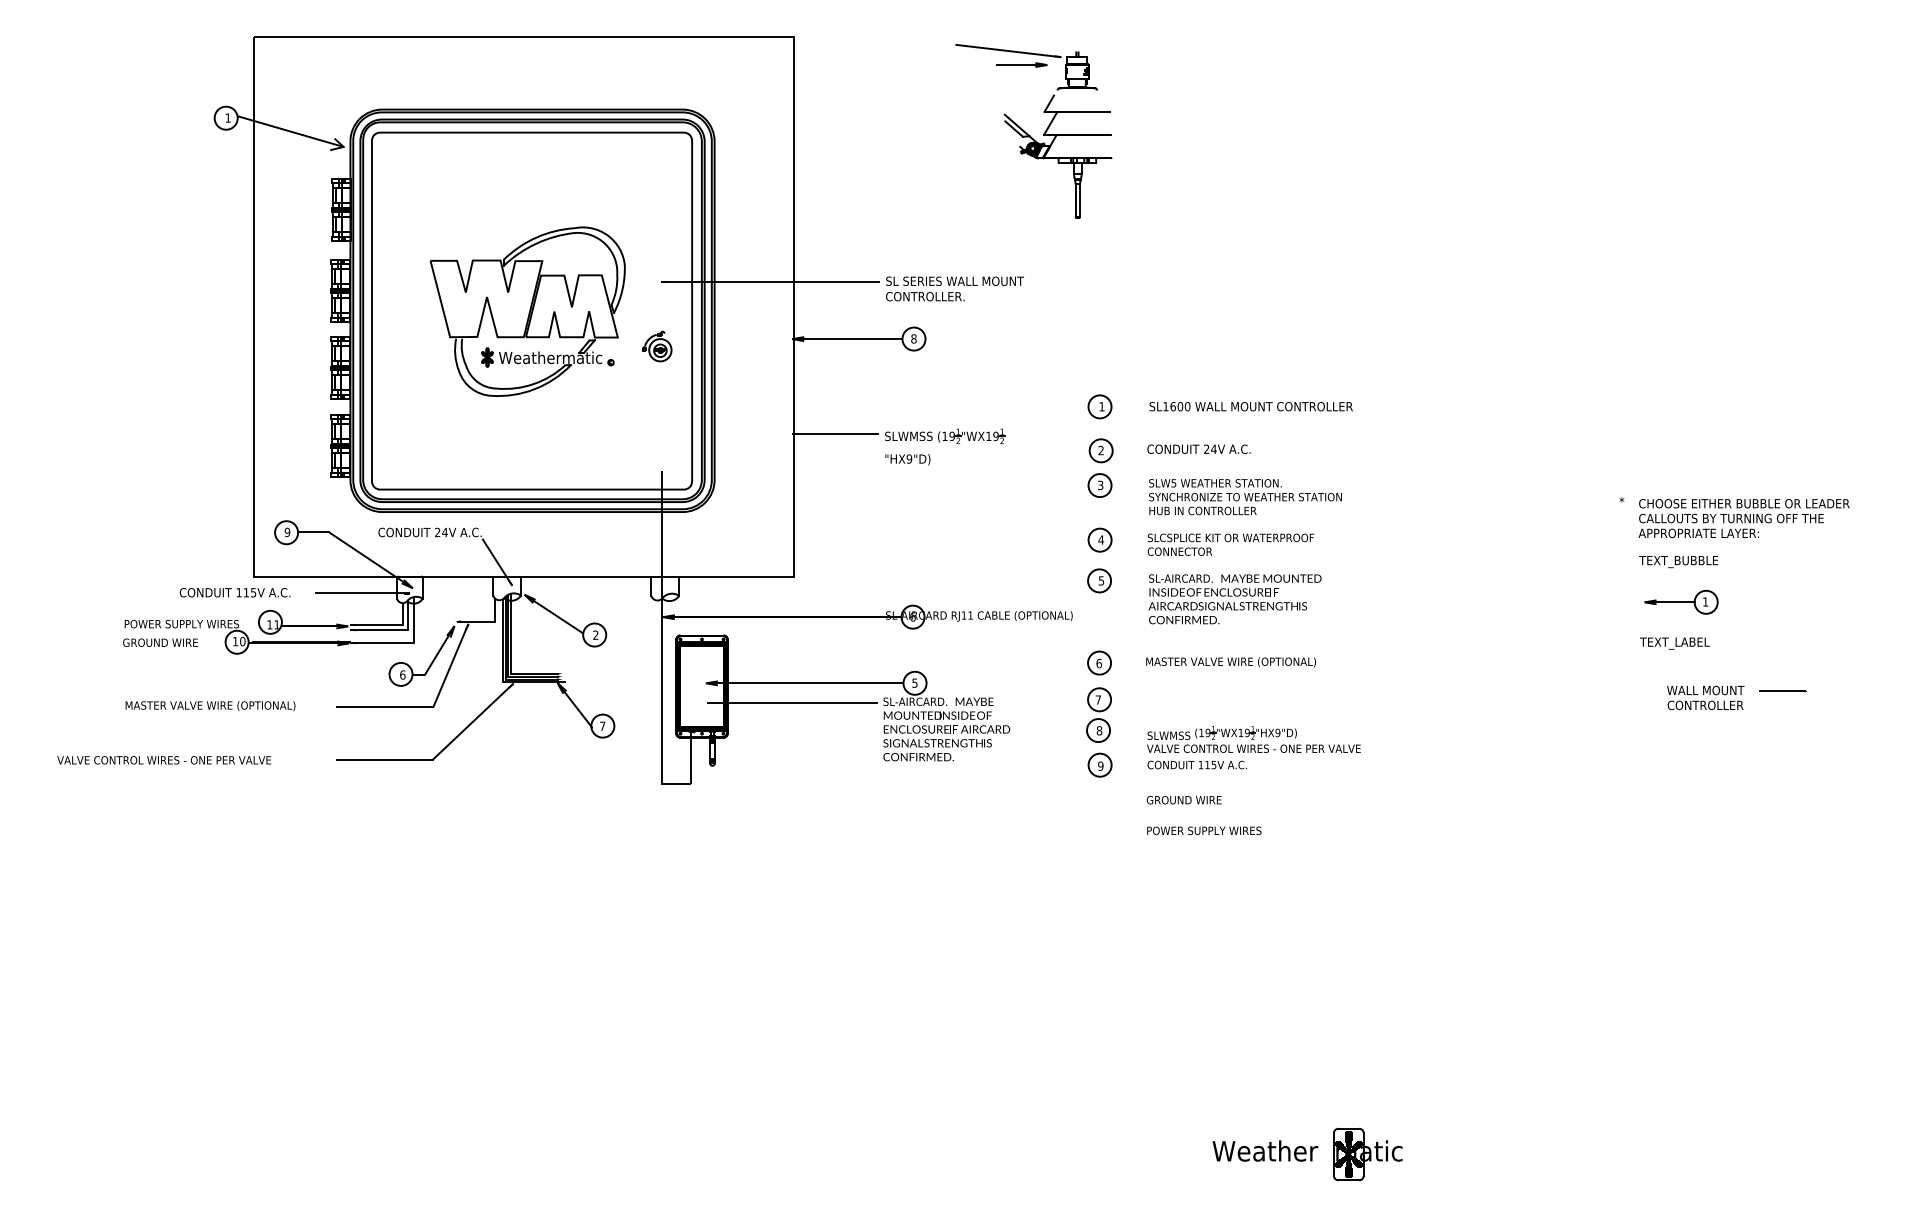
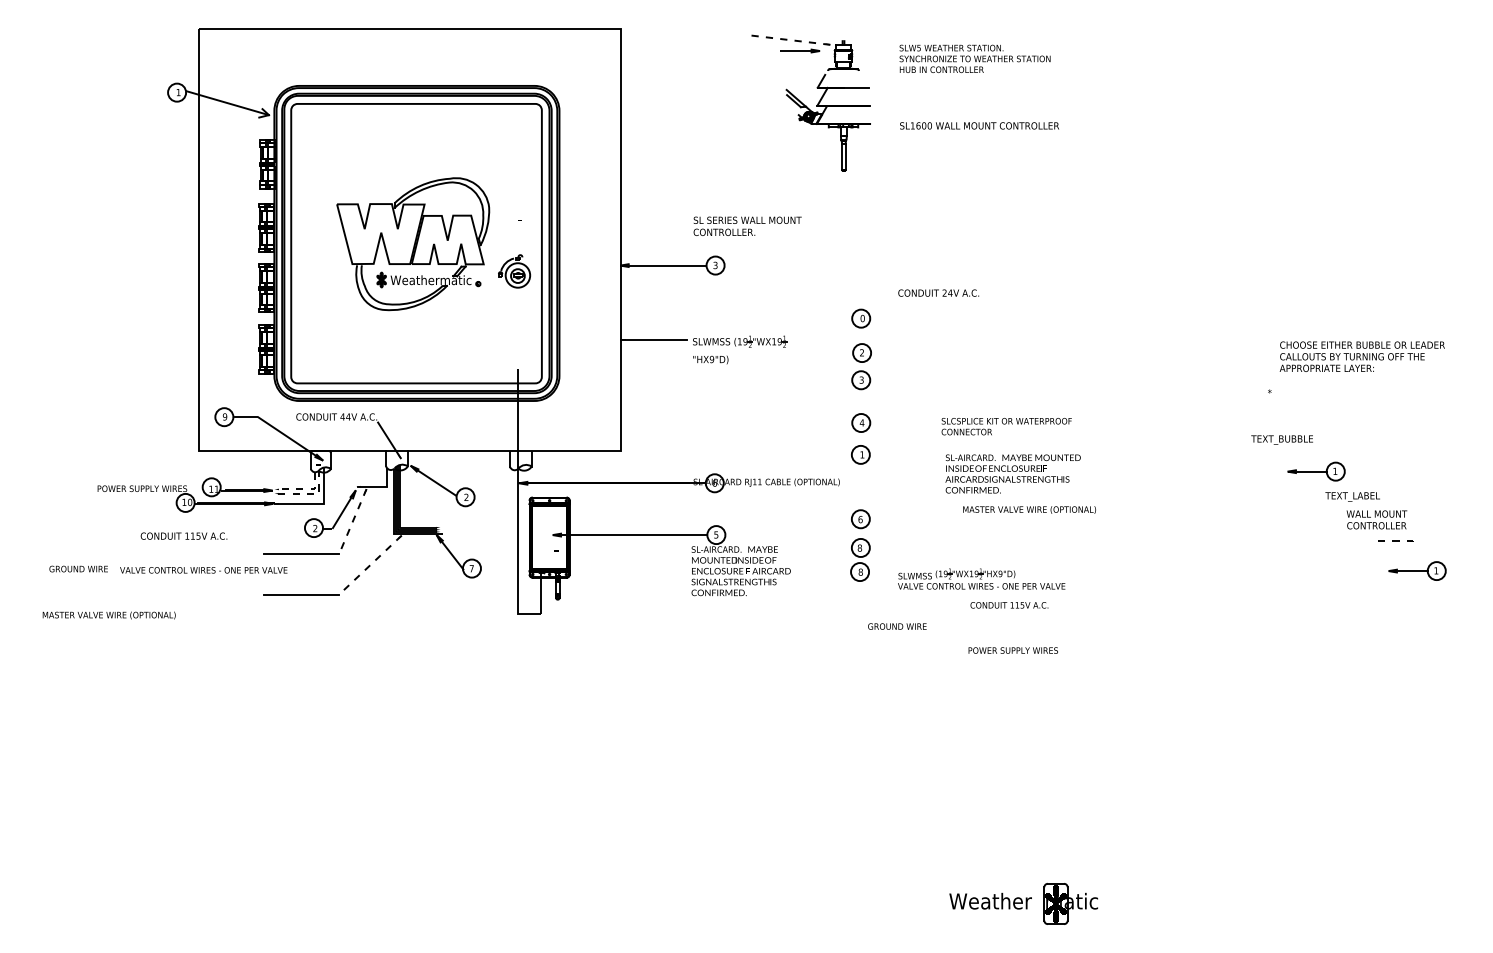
line: (1008, 50) -> (789, 39), solid -> dashed
line: (770, 281) -> (603, 220), removed
text: (913, 338) -> (715, 265), 8 -> 3
part: (657, 346) -> (514, 271), size x1.4
text: (1101, 406) -> (862, 318), 1 -> 0
text: (1250, 406) -> (979, 125), moved
text: (1198, 448) -> (938, 292), moved
text: (1245, 497) -> (975, 59), moved
text: (1743, 518) -> (1361, 356), moved
text: (437, 532) -> (342, 416), 24V -> 44V
text: (1230, 544) -> (1006, 426), moved
text: (1678, 562) -> (1282, 440), moved
text: (1101, 580) -> (862, 454), 5 -> 1
text: (234, 592) -> (183, 536), moved
line: (362, 593) -> (283, 464), removed
text: (1234, 599) -> (1012, 474), moved
line: (387, 624) -> (303, 489), solid -> dashed
line: (394, 630) -> (308, 493), solid -> dashed
text: (160, 642) -> (78, 568), moved
text: (1674, 643) -> (1352, 496), moved
text: (1230, 662) -> (1029, 510), moved
line: (450, 665) -> (352, 521), solid -> dashed
text: (402, 674) -> (315, 528), 6 -> 2
line: (1783, 691) -> (1396, 541), solid -> dashed
text: (1705, 697) -> (1376, 519), moved
text: (1098, 699) -> (860, 547), 7 -> 8
line: (792, 703) -> (620, 550), removed
text: (210, 706) -> (109, 615), moved
line: (472, 722) -> (369, 565), solid -> dashed
part: (1810, 728) -> (1417, 570), added
text: (163, 760) -> (203, 570), moved
part: (1099, 764) -> (860, 598), removed
text: (1197, 764) -> (1009, 604), moved
text: (1183, 800) -> (896, 626), moved
text: (1204, 830) -> (1013, 650), moved

